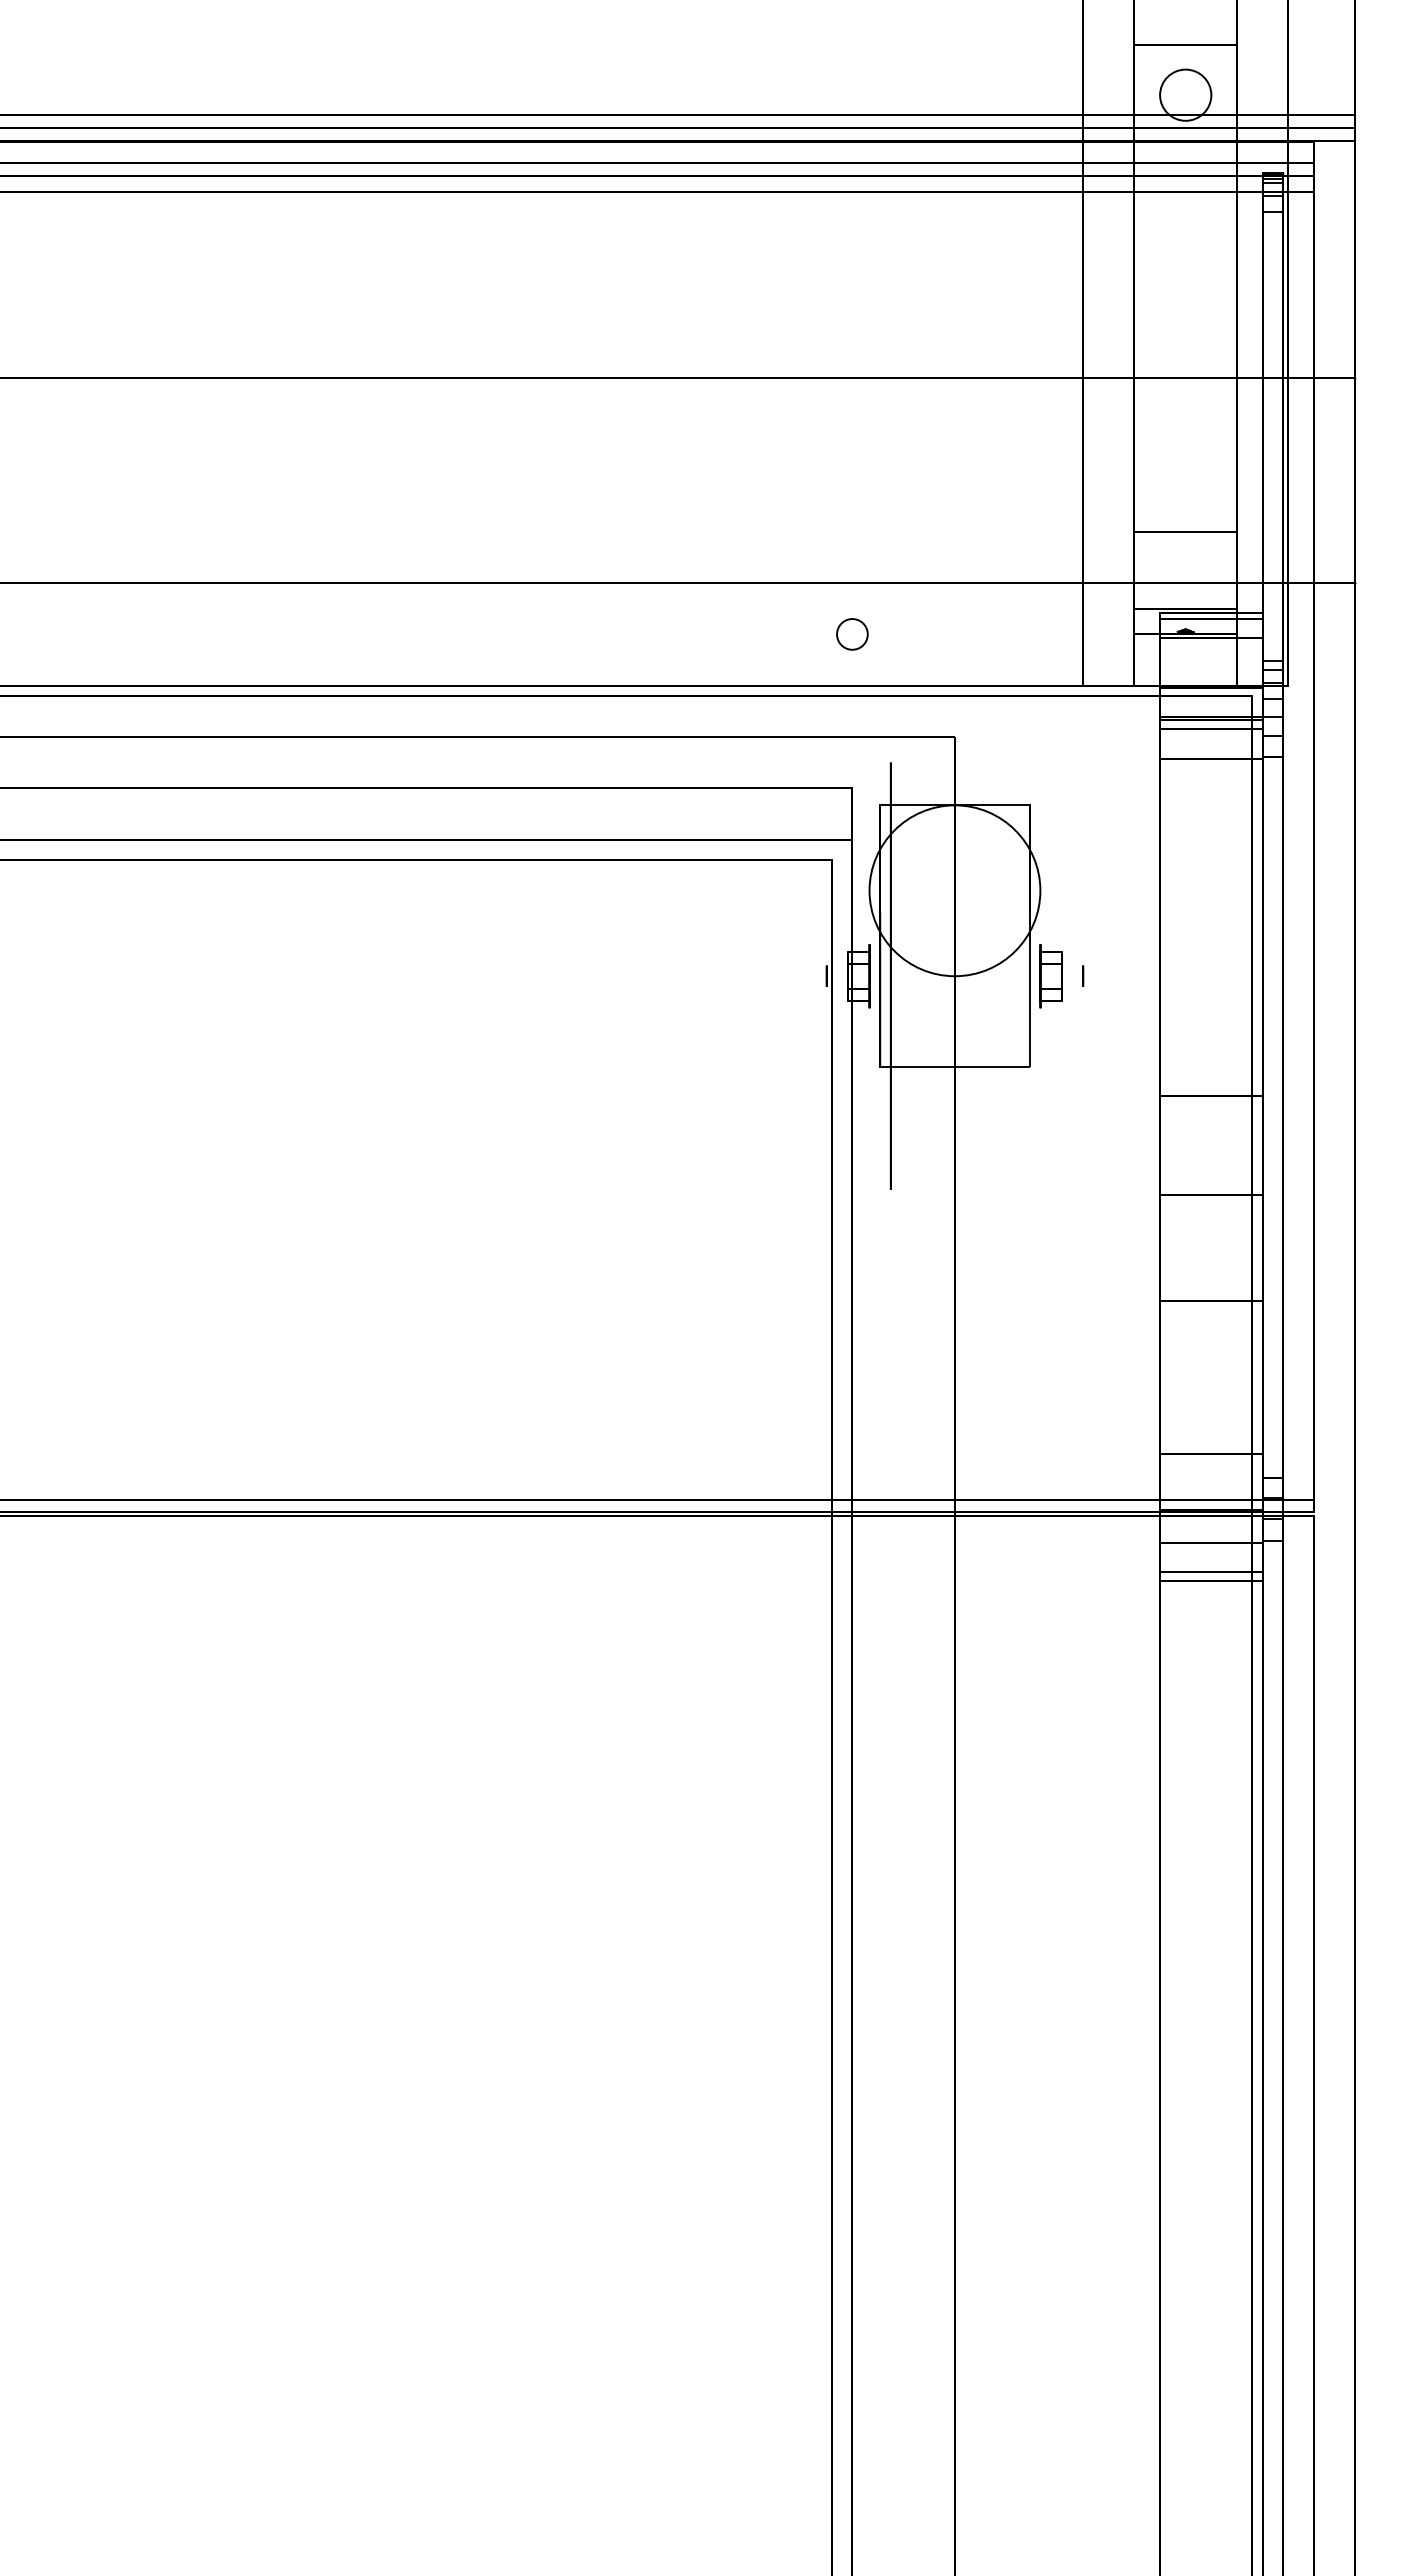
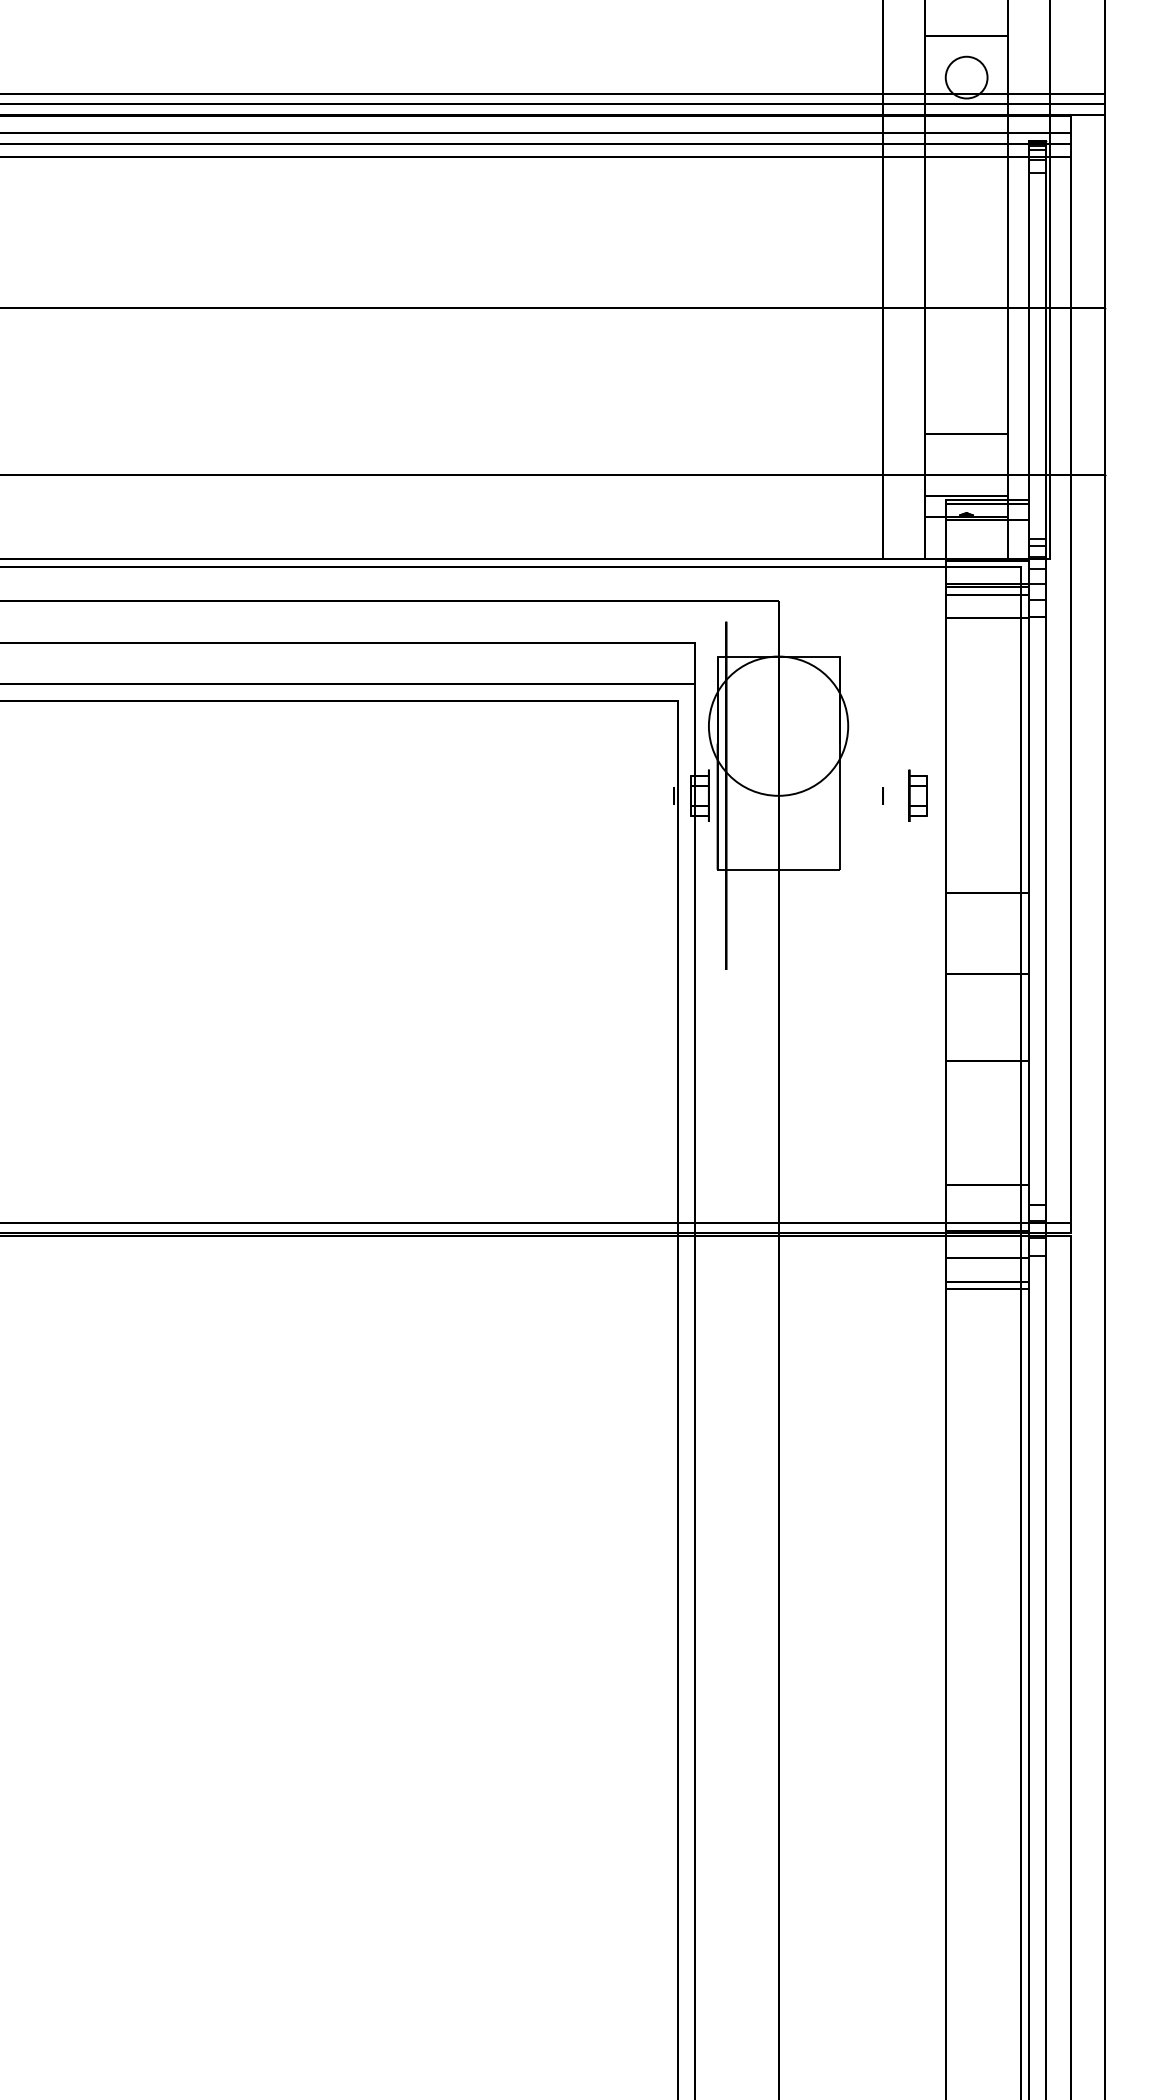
circle: (852, 634) -> (695, 517), removed
part: (1050, 976) -> (917, 796), moved

